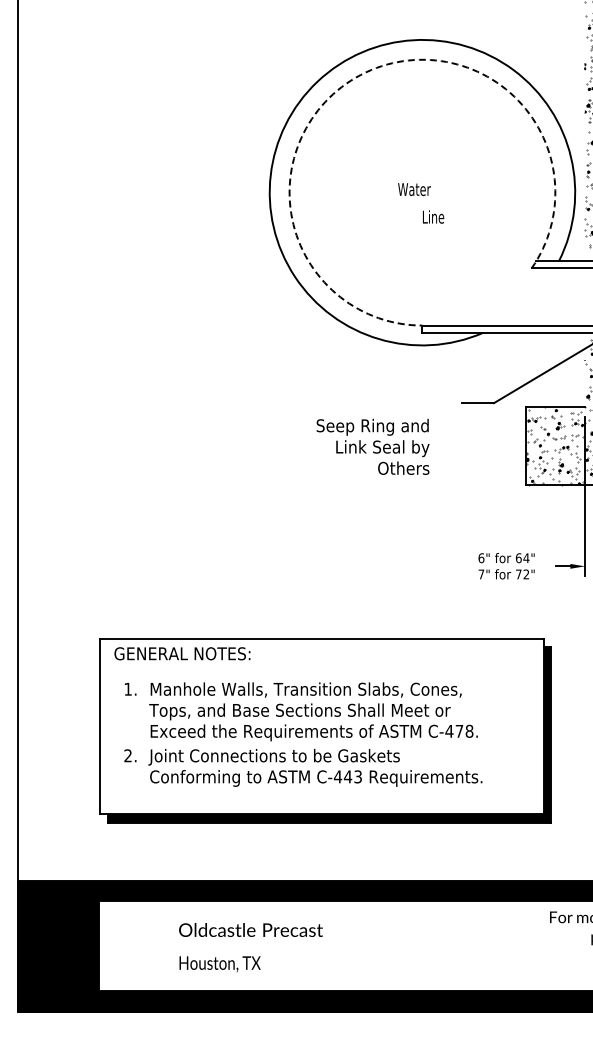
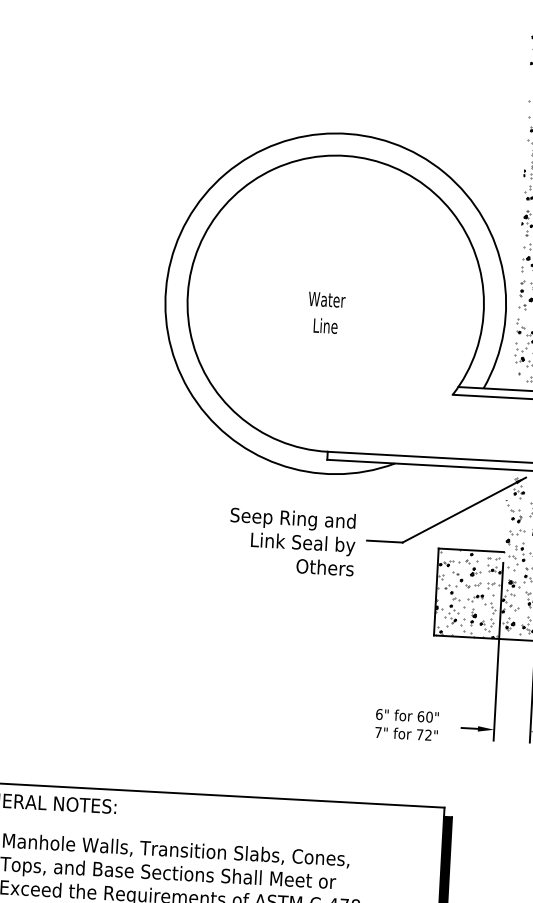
arc: (360, 74) -> (273, 168), dashed -> solid
text: (433, 216) -> (325, 325), moved
text: (372, 446) -> (291, 541), moved
text: (526, 558) -> (429, 717), 64" -> 60"

